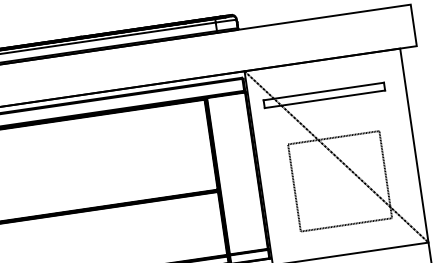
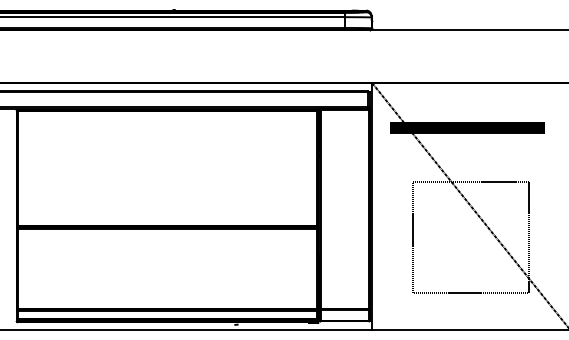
hatch: (323, 95) -> (466, 127), added

